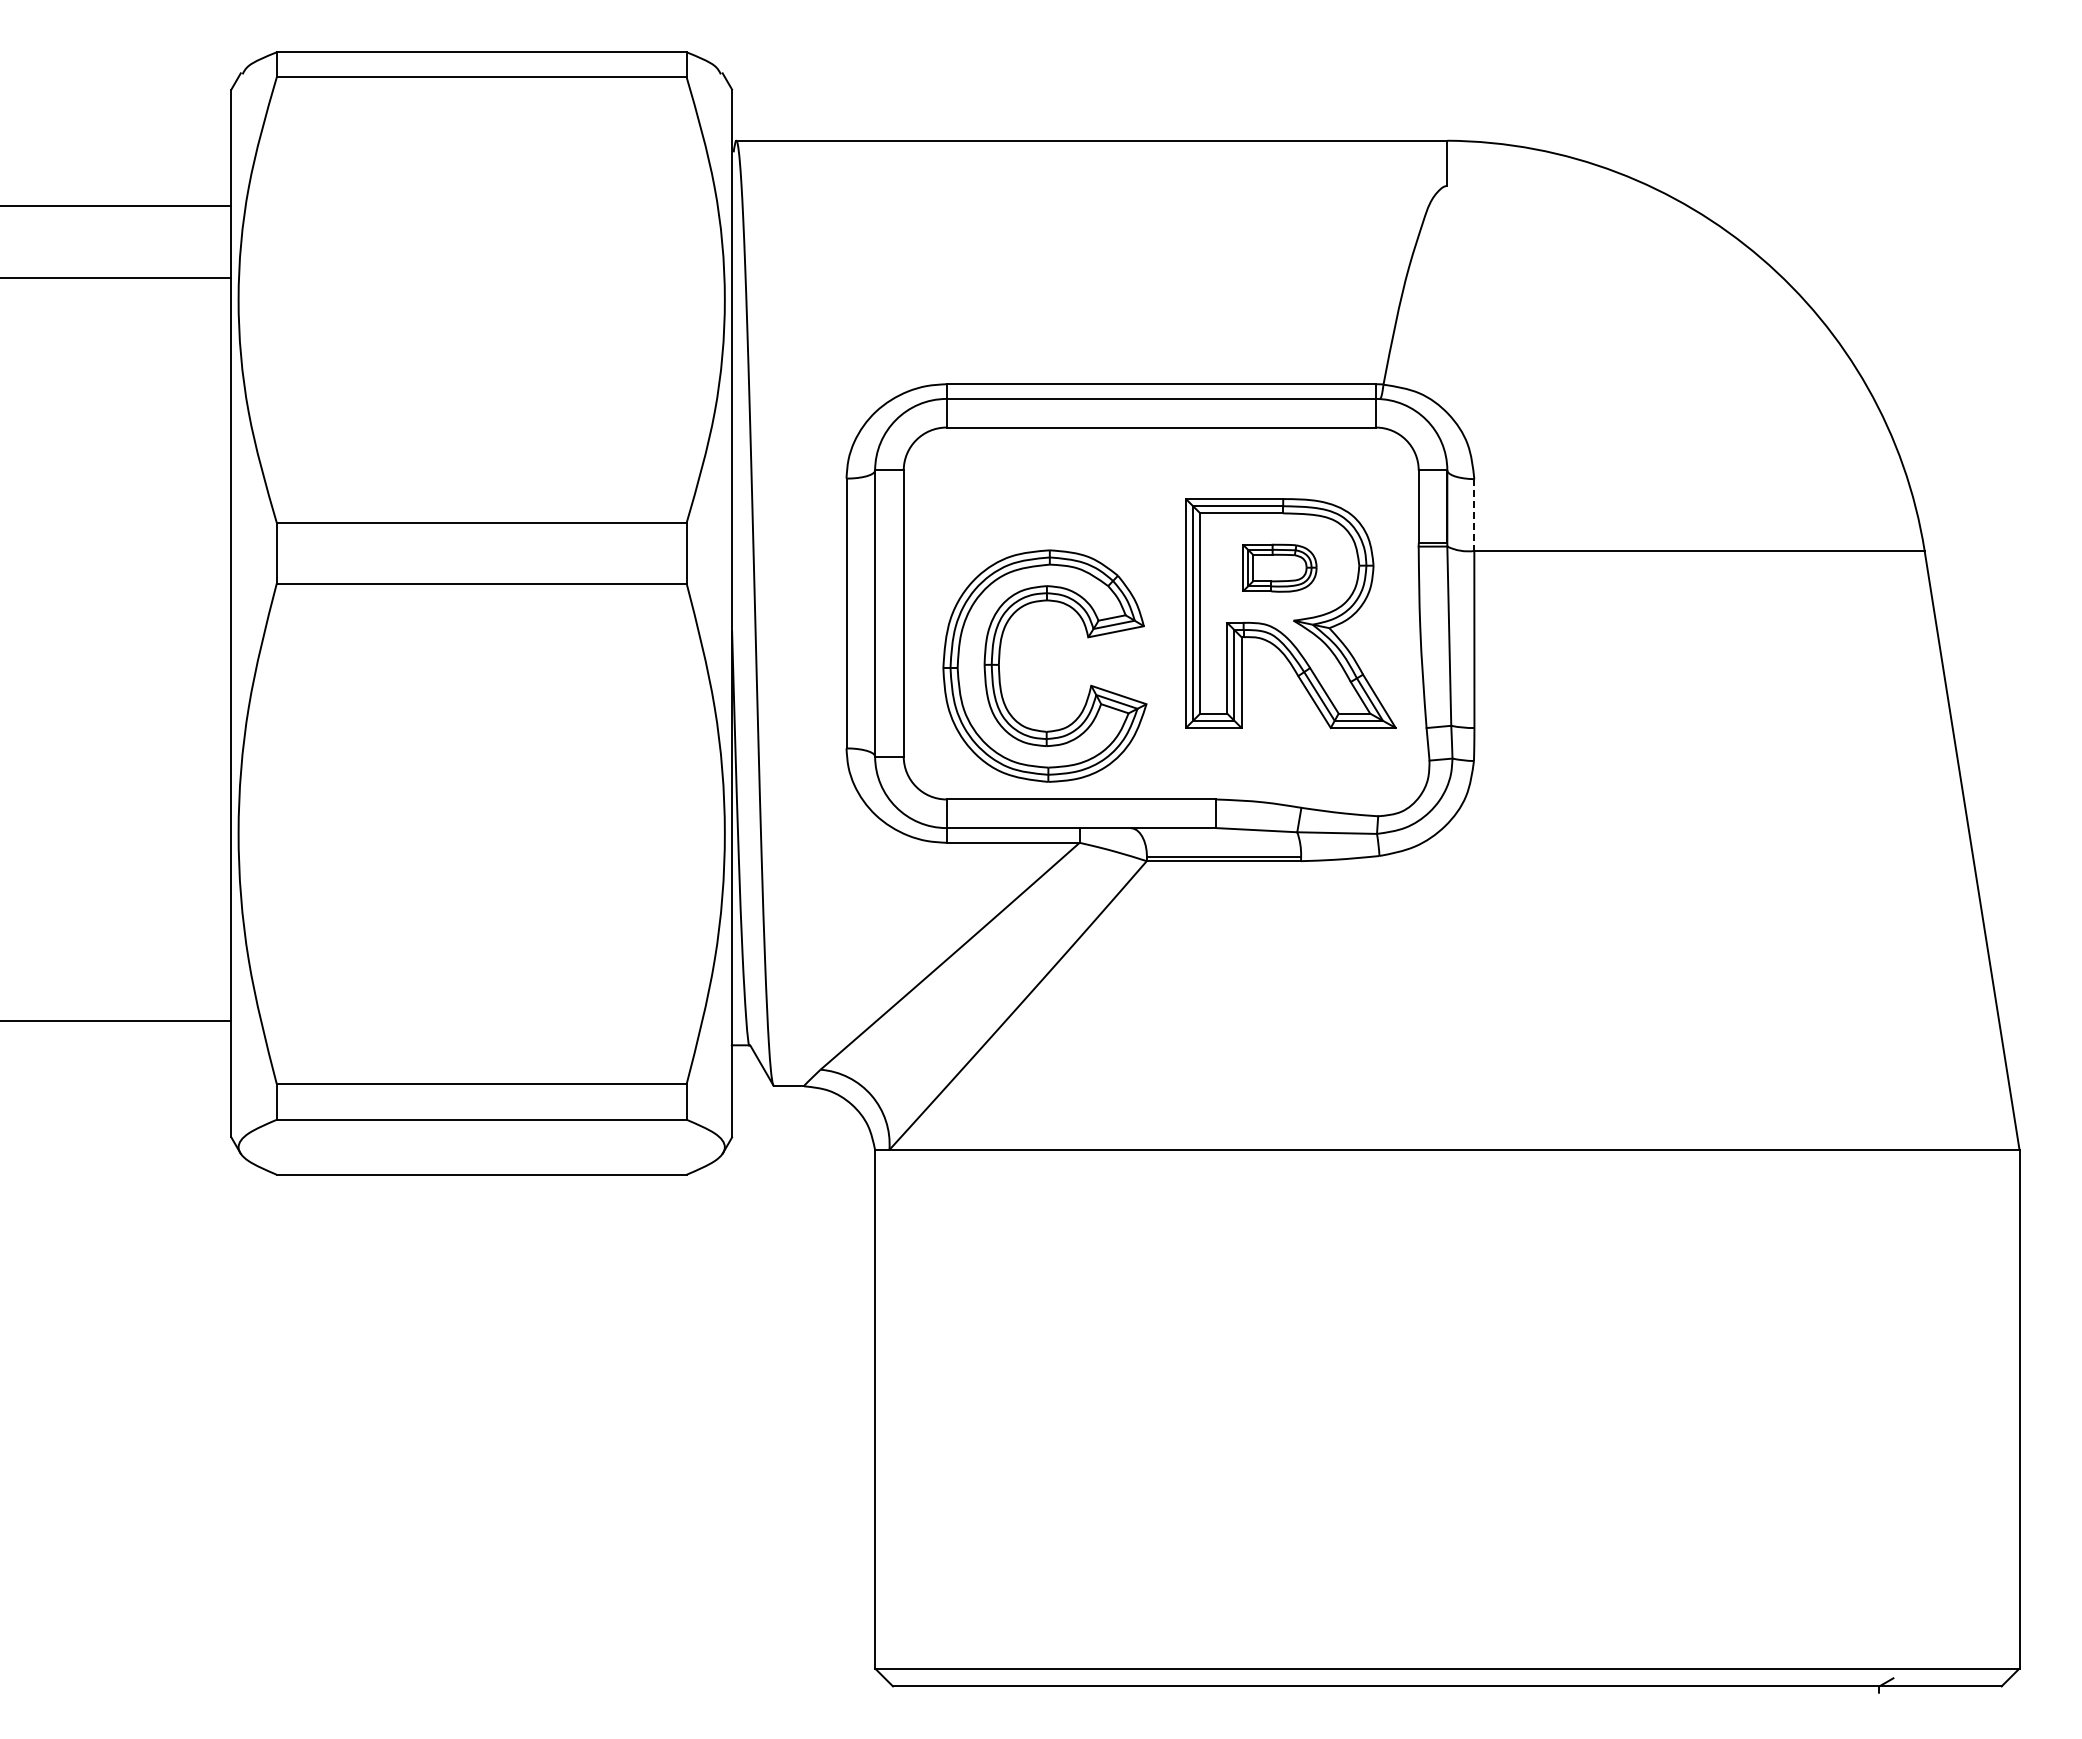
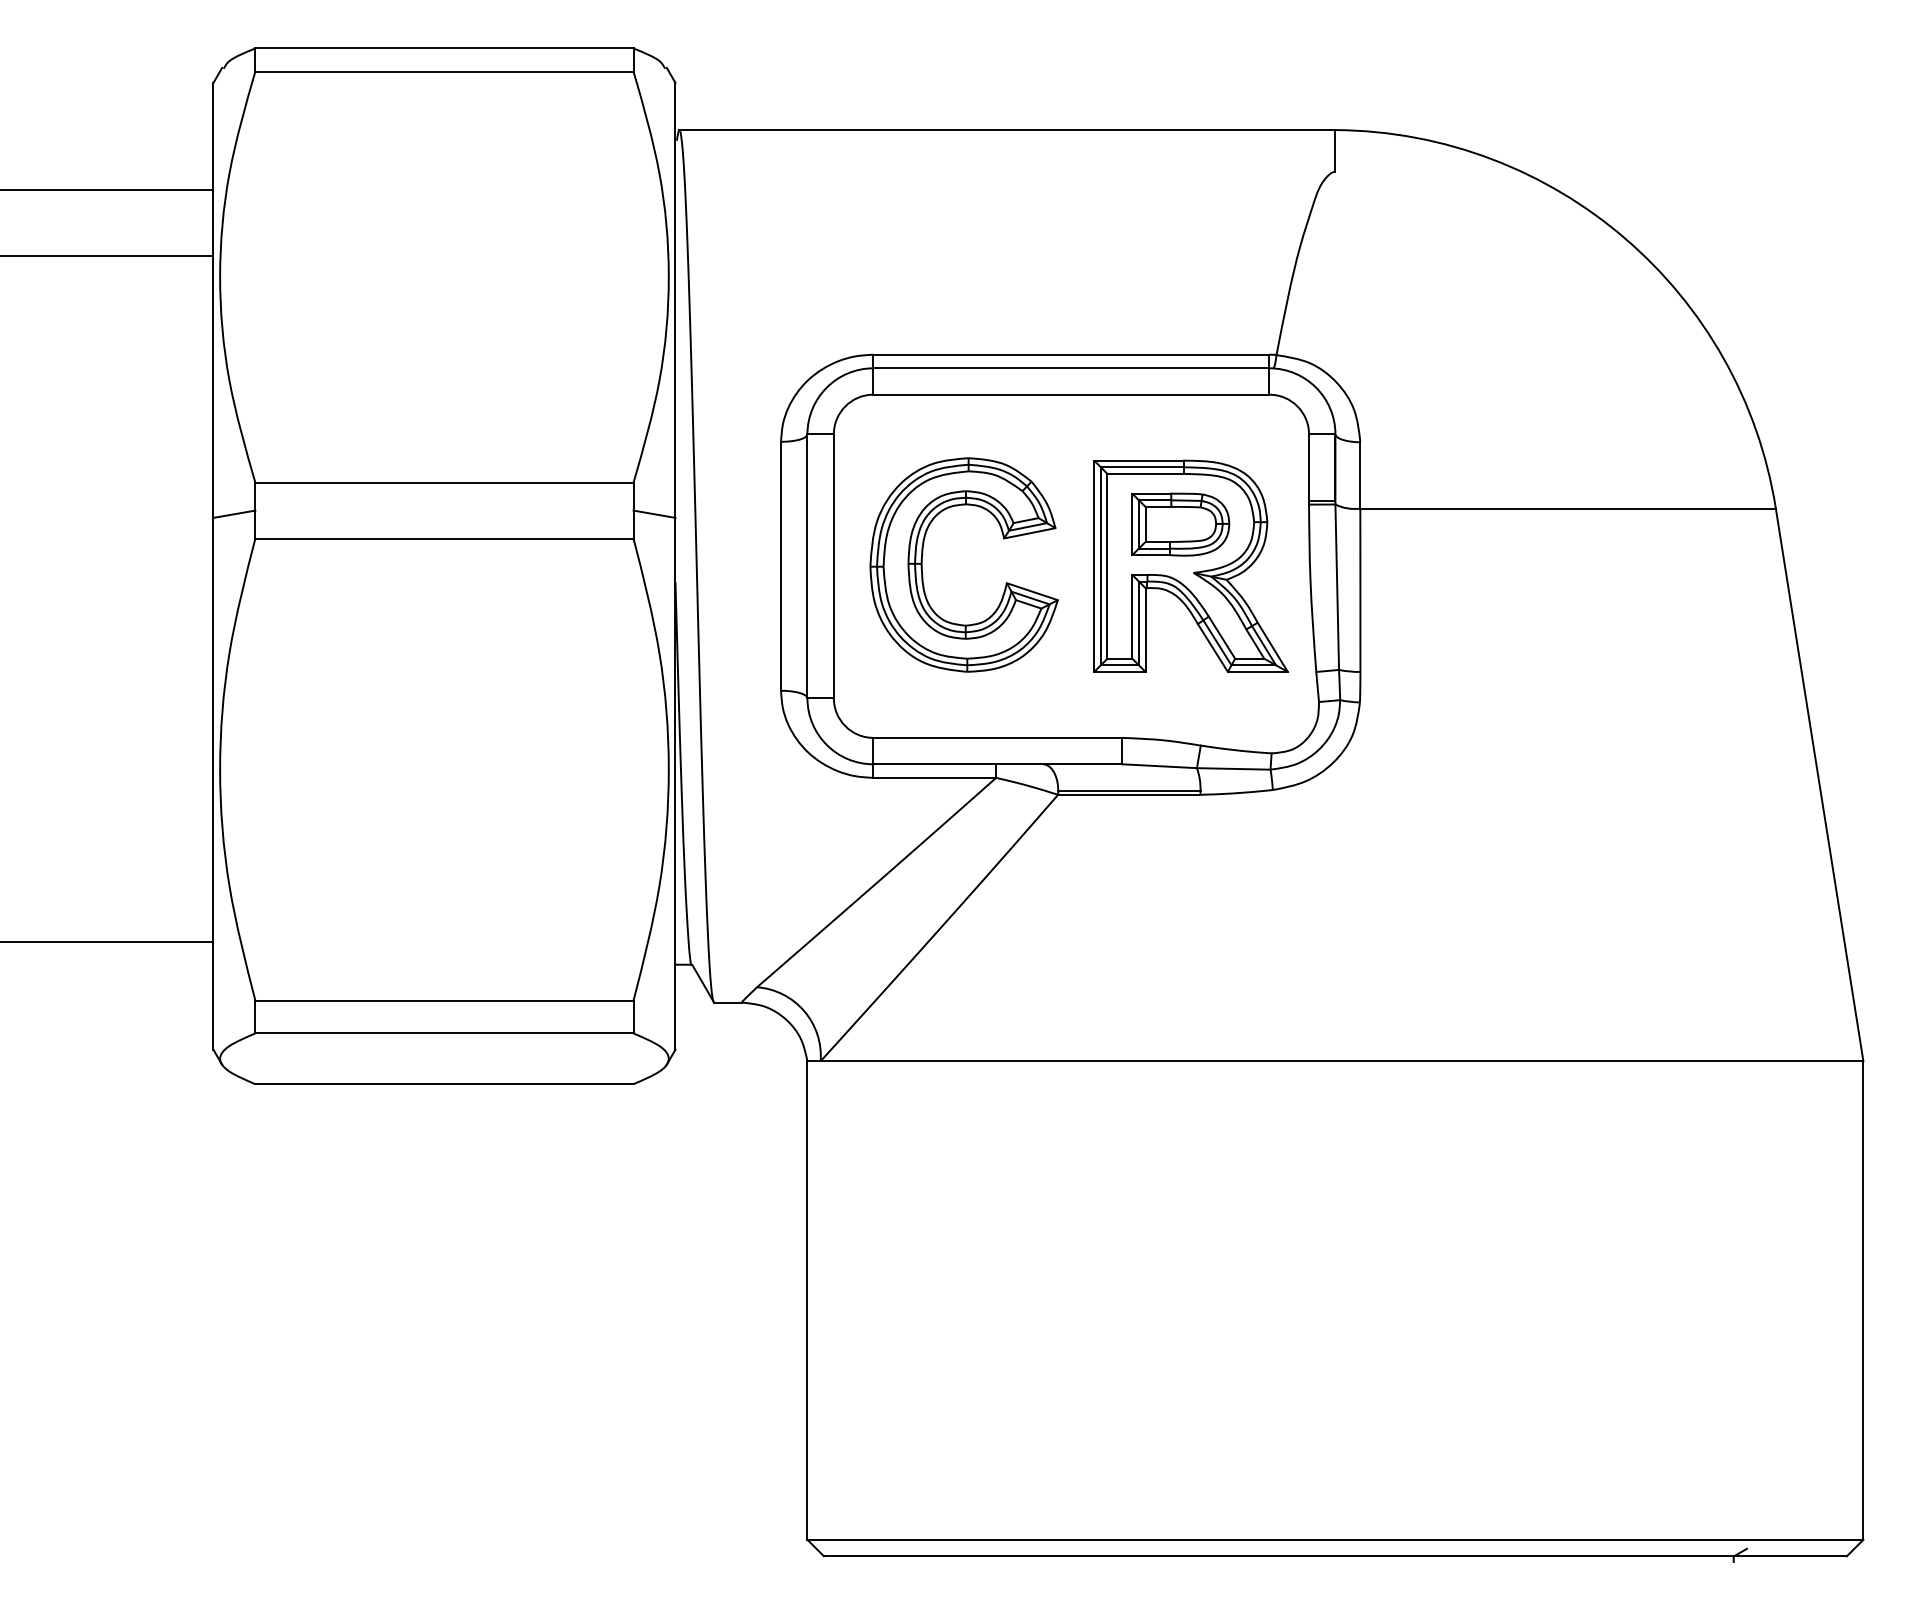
line: (1474, 515) -> (1360, 475), dashed -> solid
line: (253, 557) -> (233, 514), added
line: (709, 557) -> (654, 514), added
part: (1279, 567) -> (1180, 523), size x1.43
part: (1000, 658) -> (923, 557), moved

